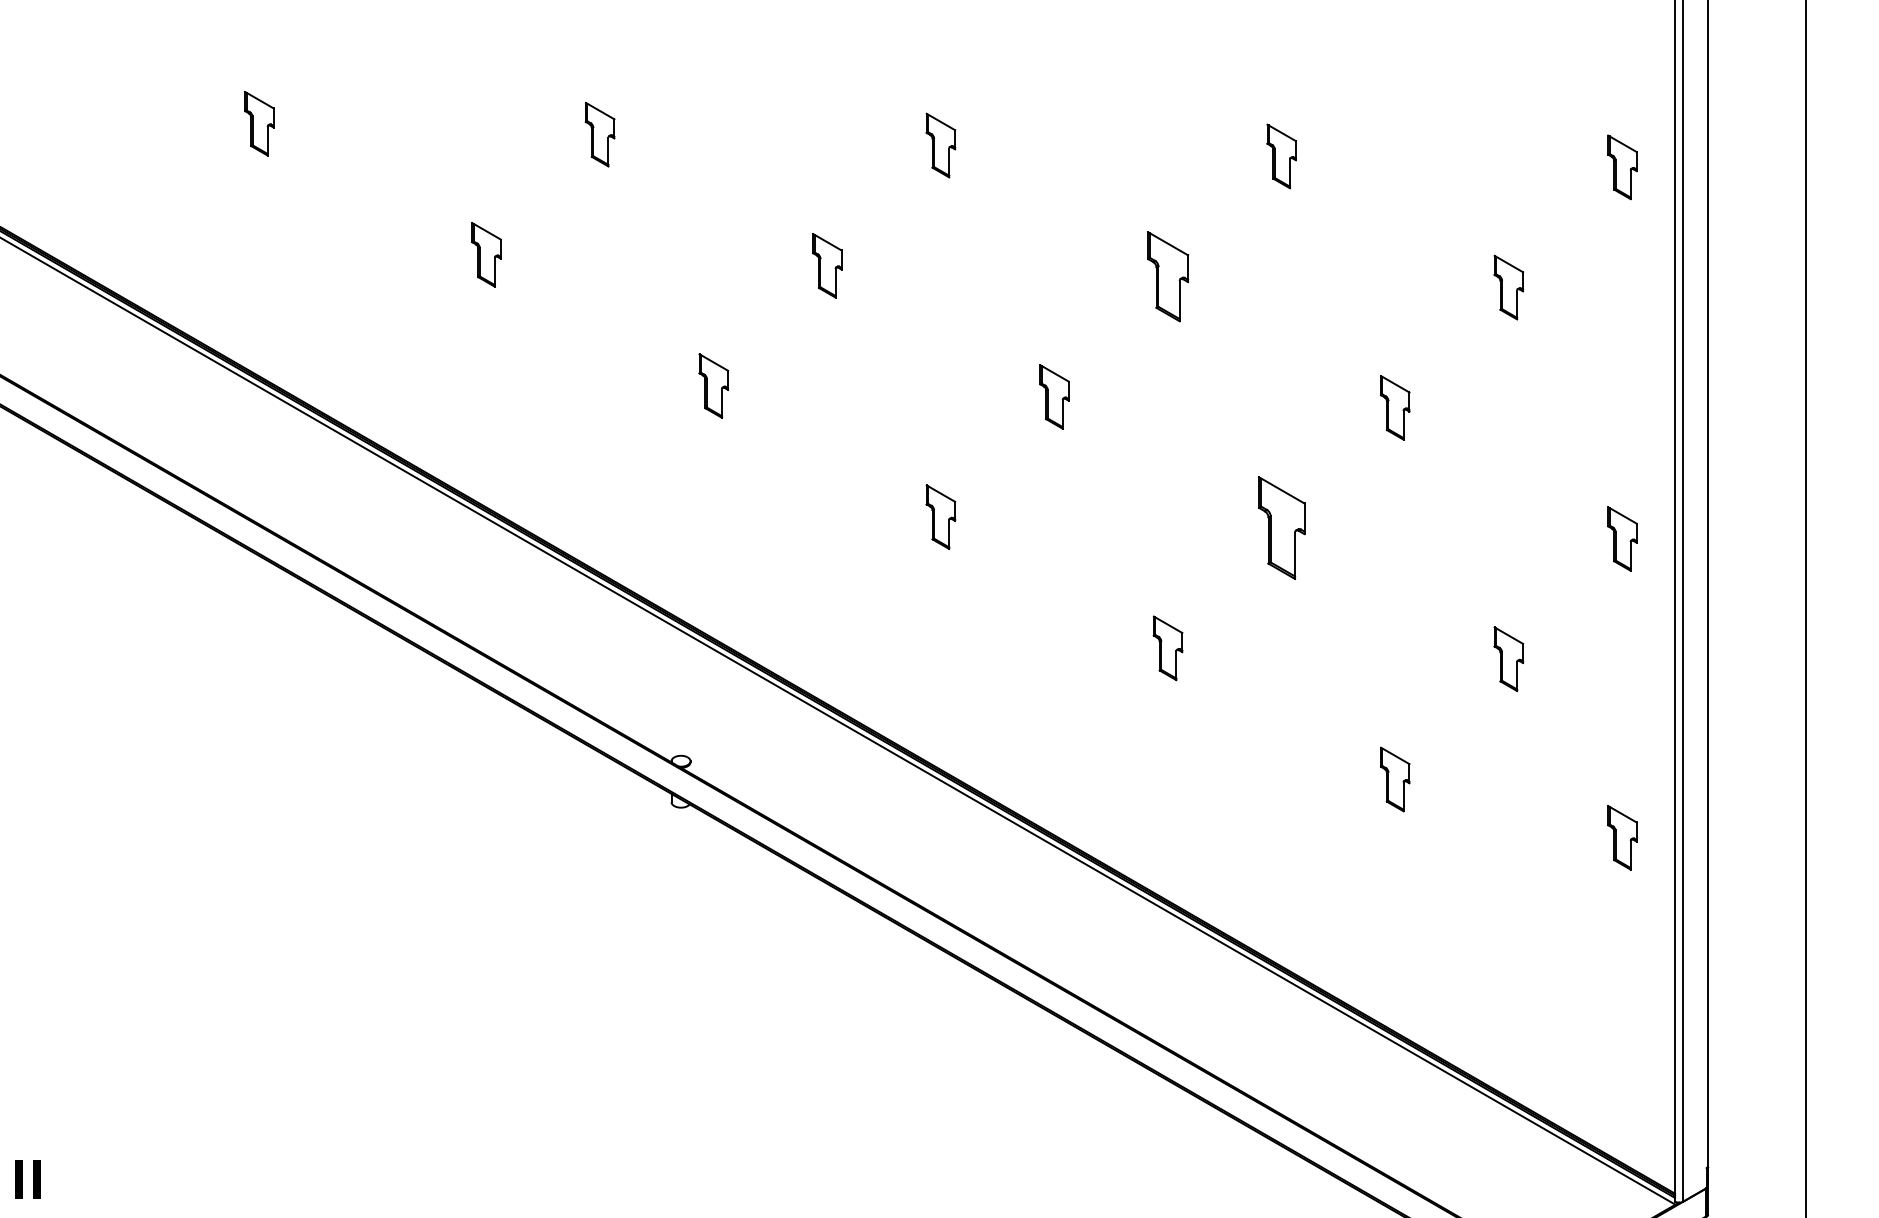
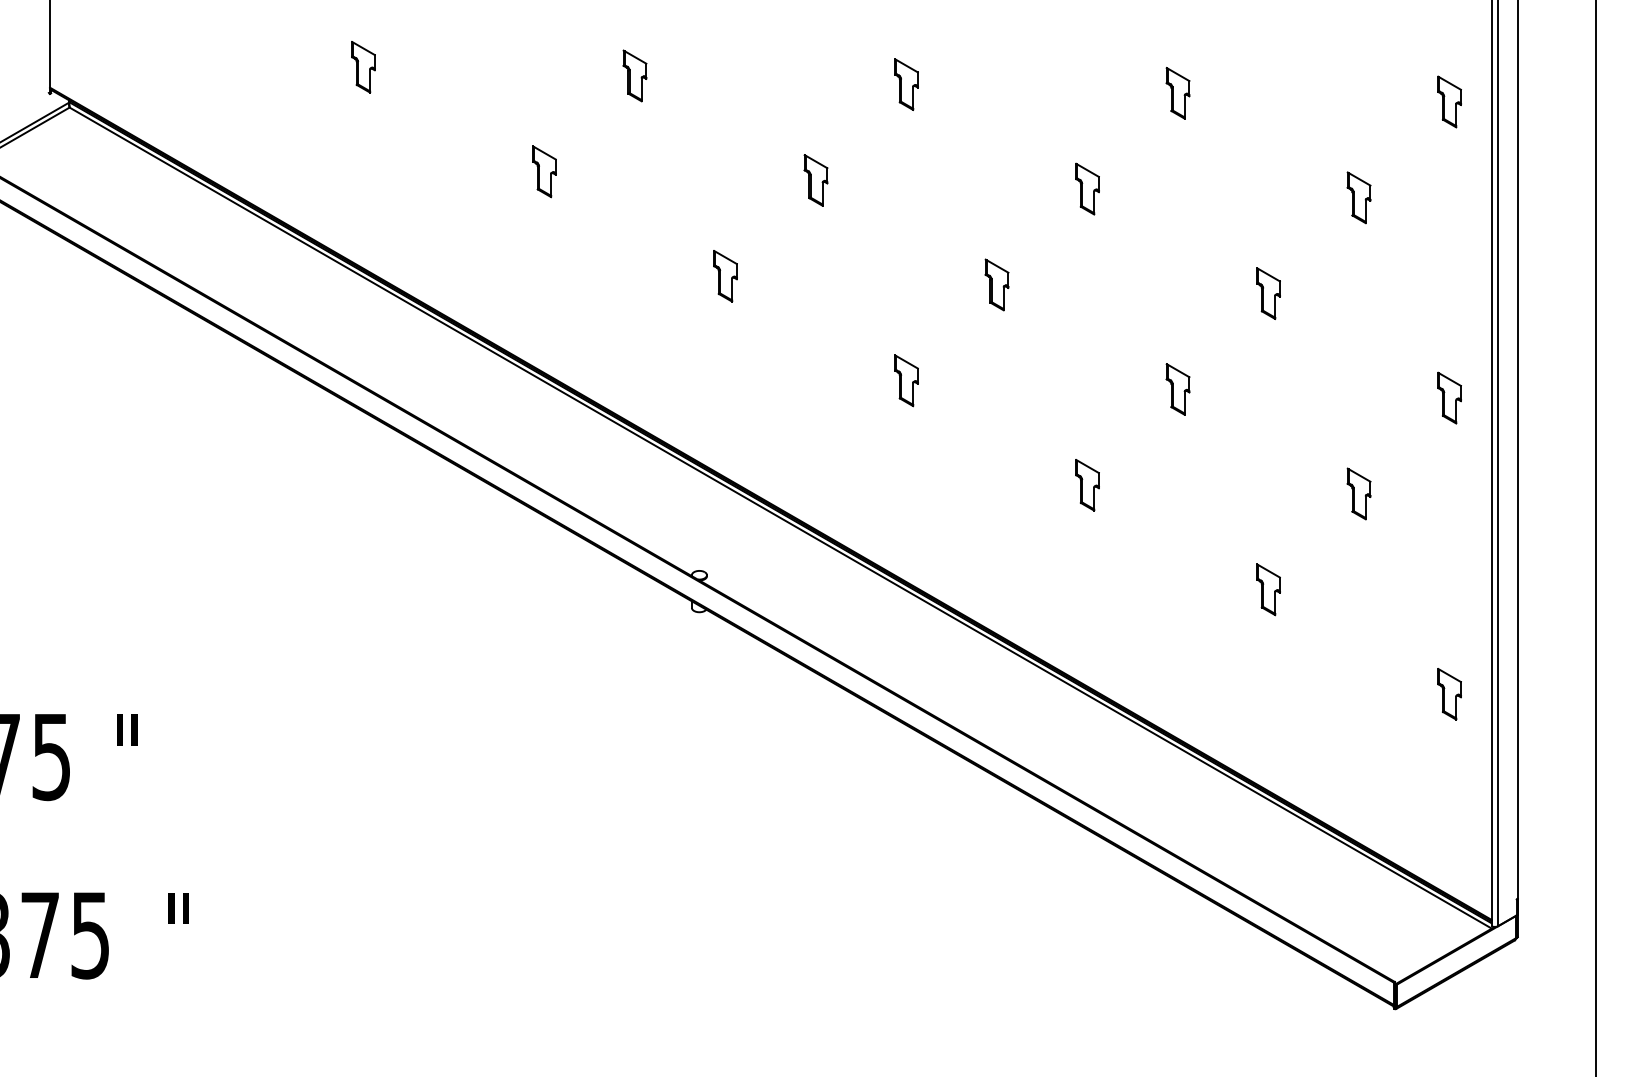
part: (1168, 275) -> (1087, 188), size x0.71
part: (1280, 528) -> (1177, 389), size x0.62
part: (1622, 838) -> (1449, 694), moved

